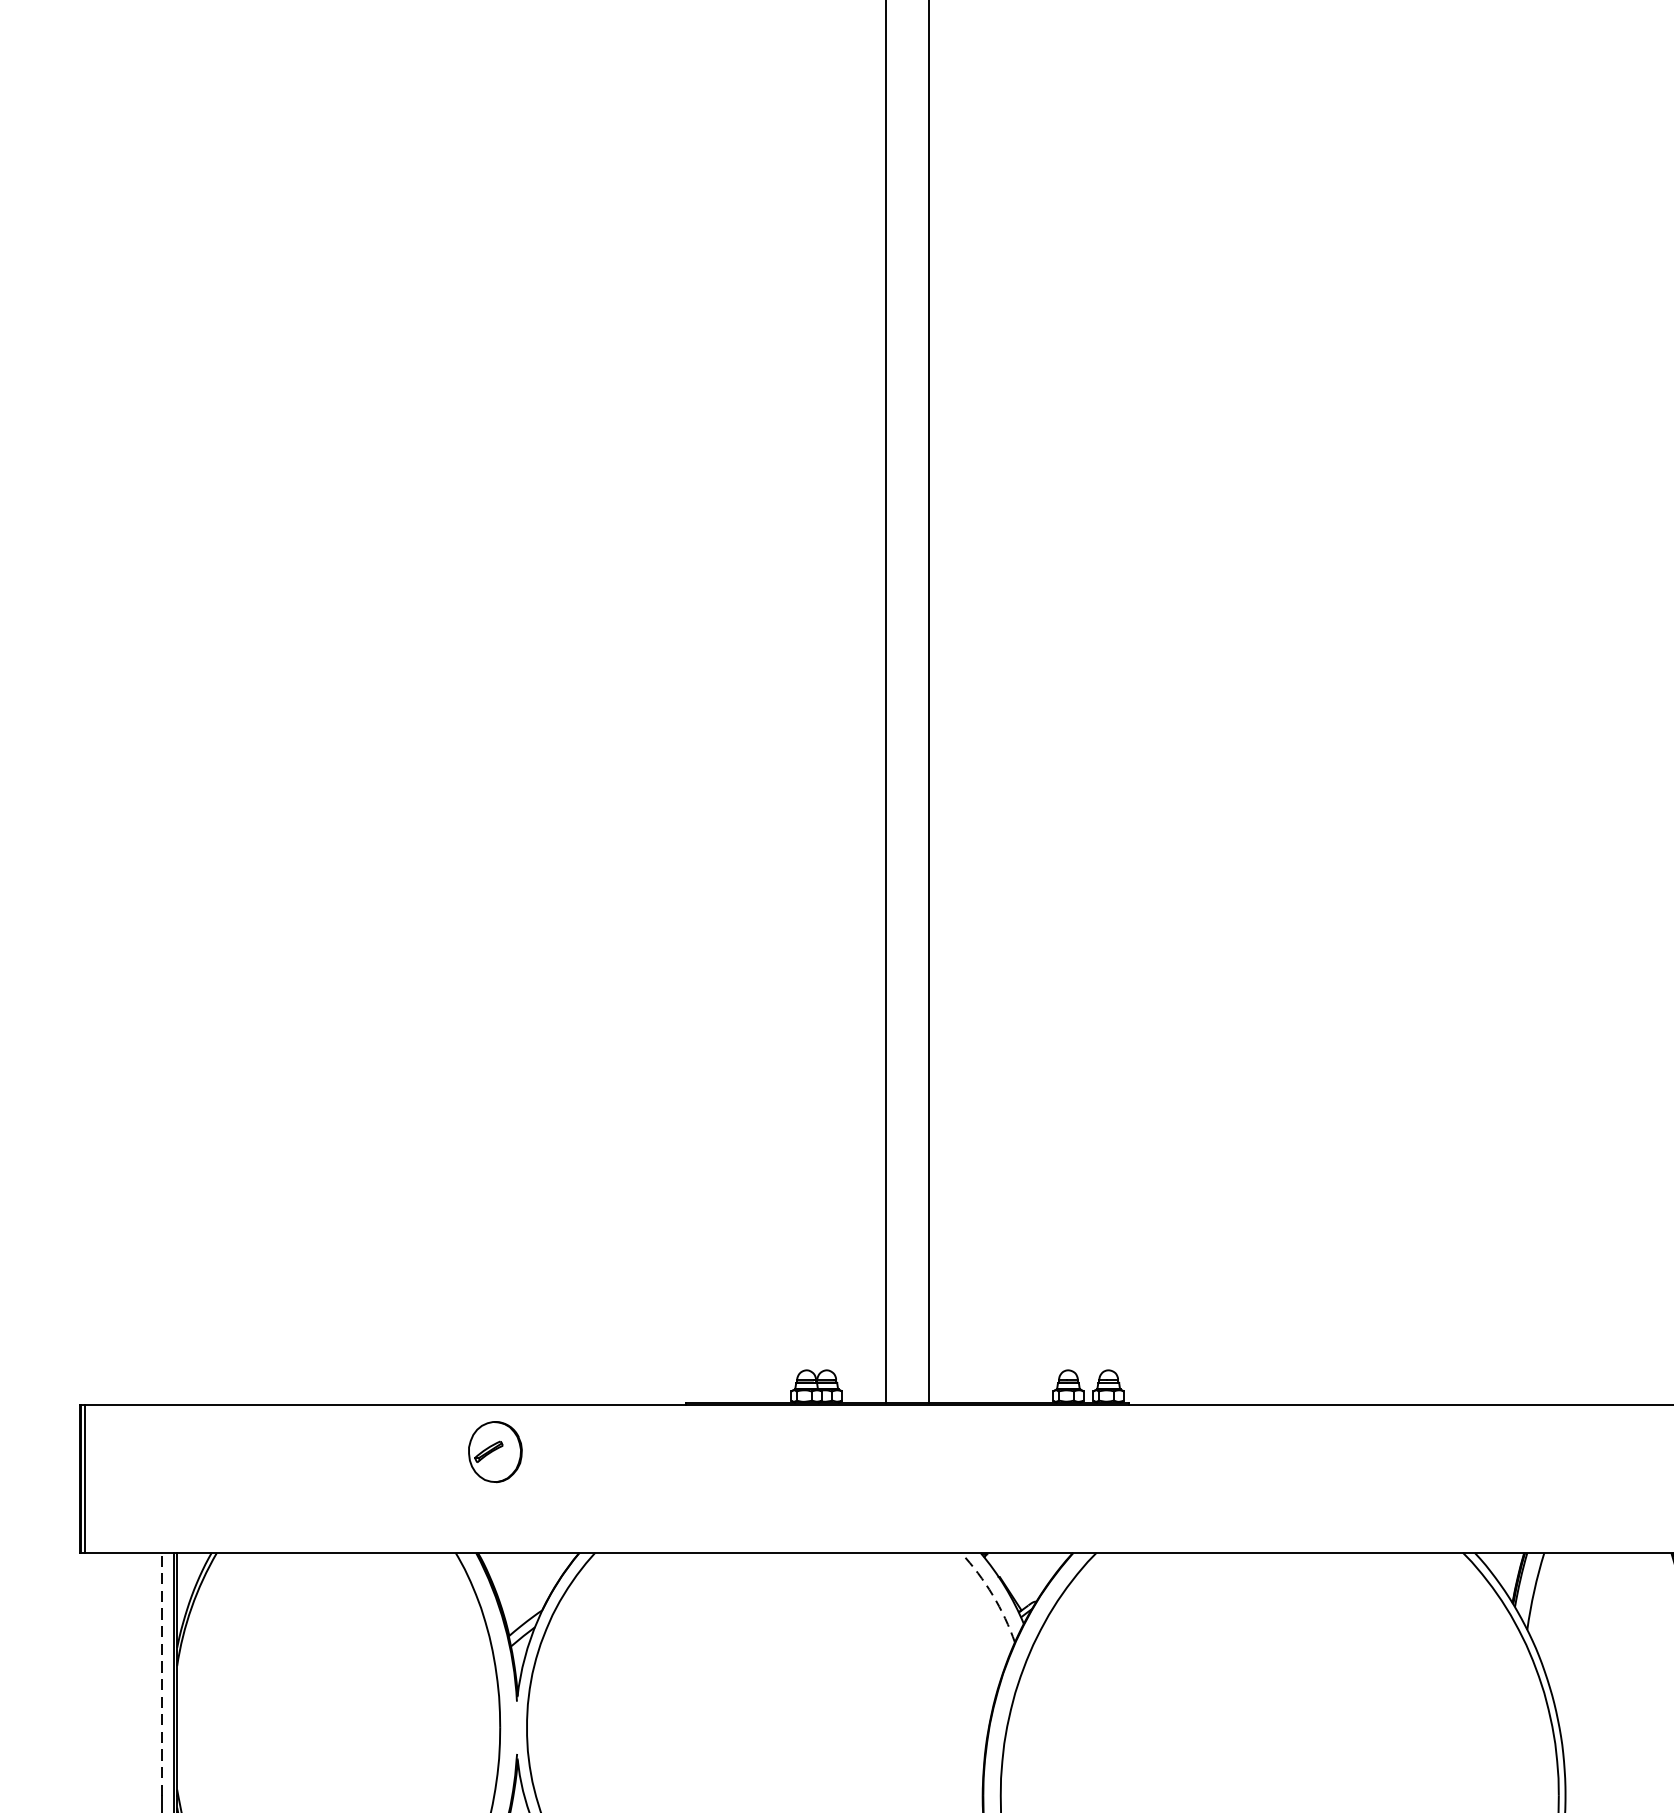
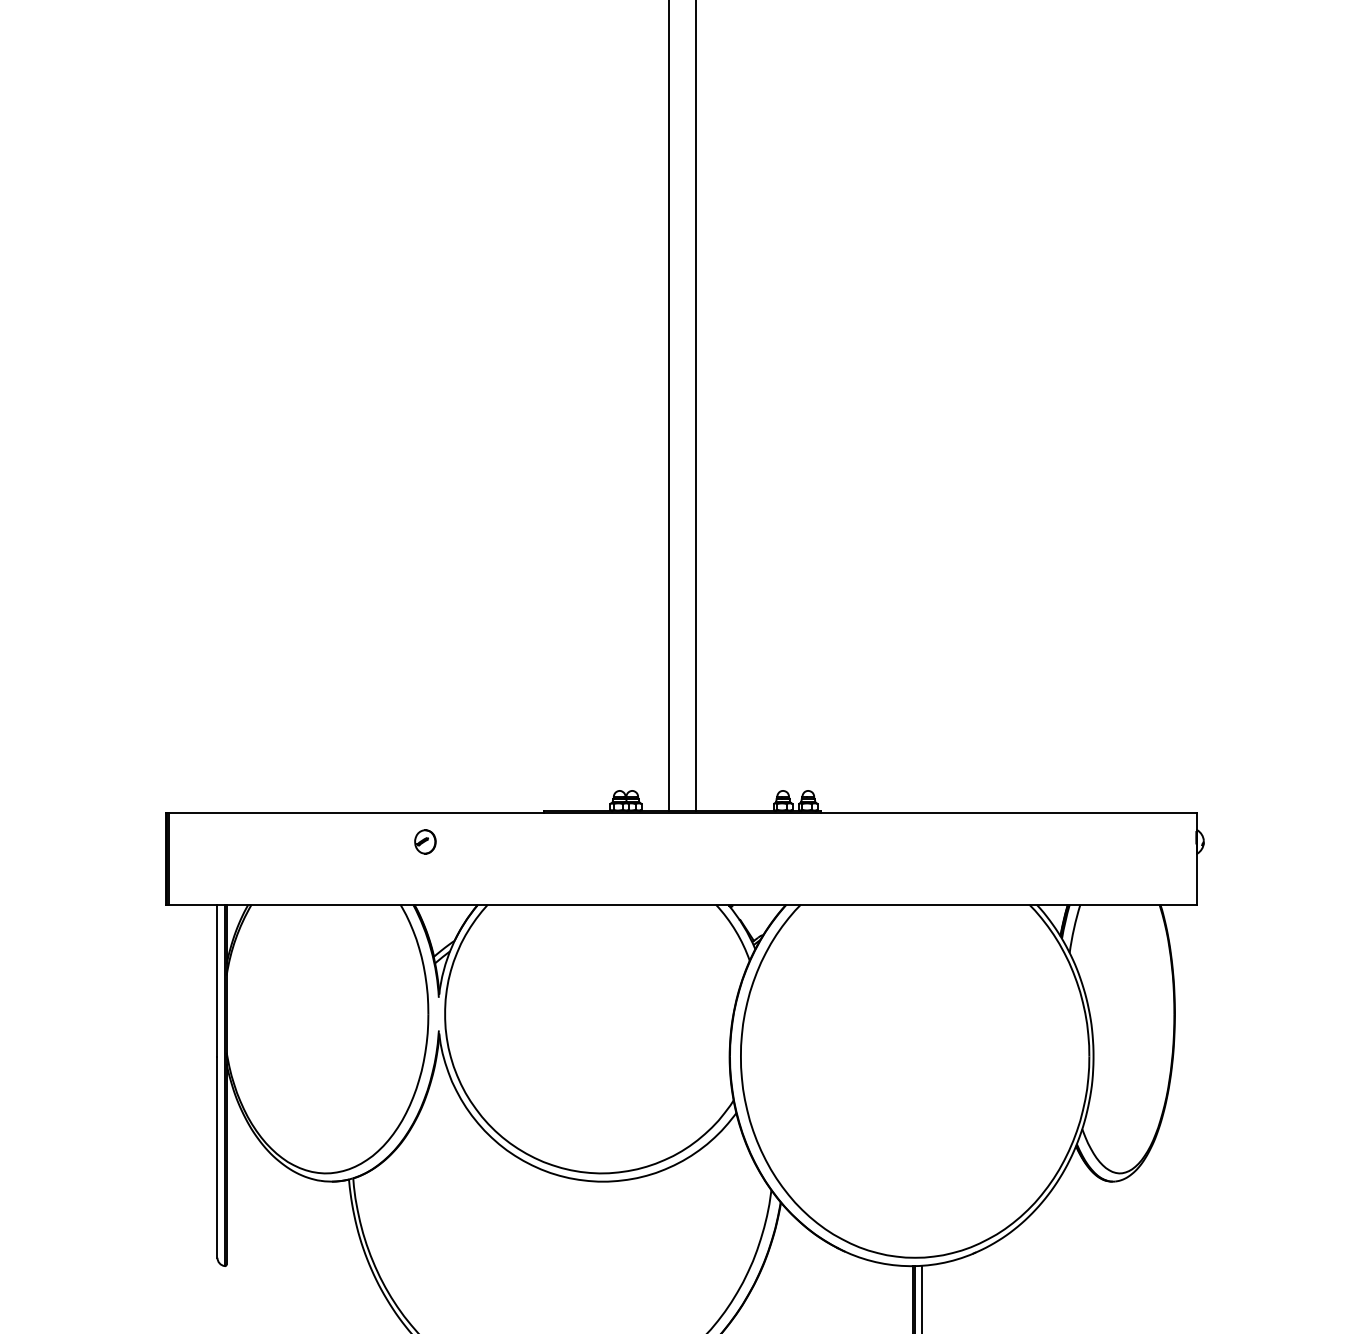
part: (495, 1451) -> (425, 841), size x0.62
arc: (992, 1595) -> (735, 931), dashed -> solid
line: (162, 1673) -> (217, 980), dashed -> solid

